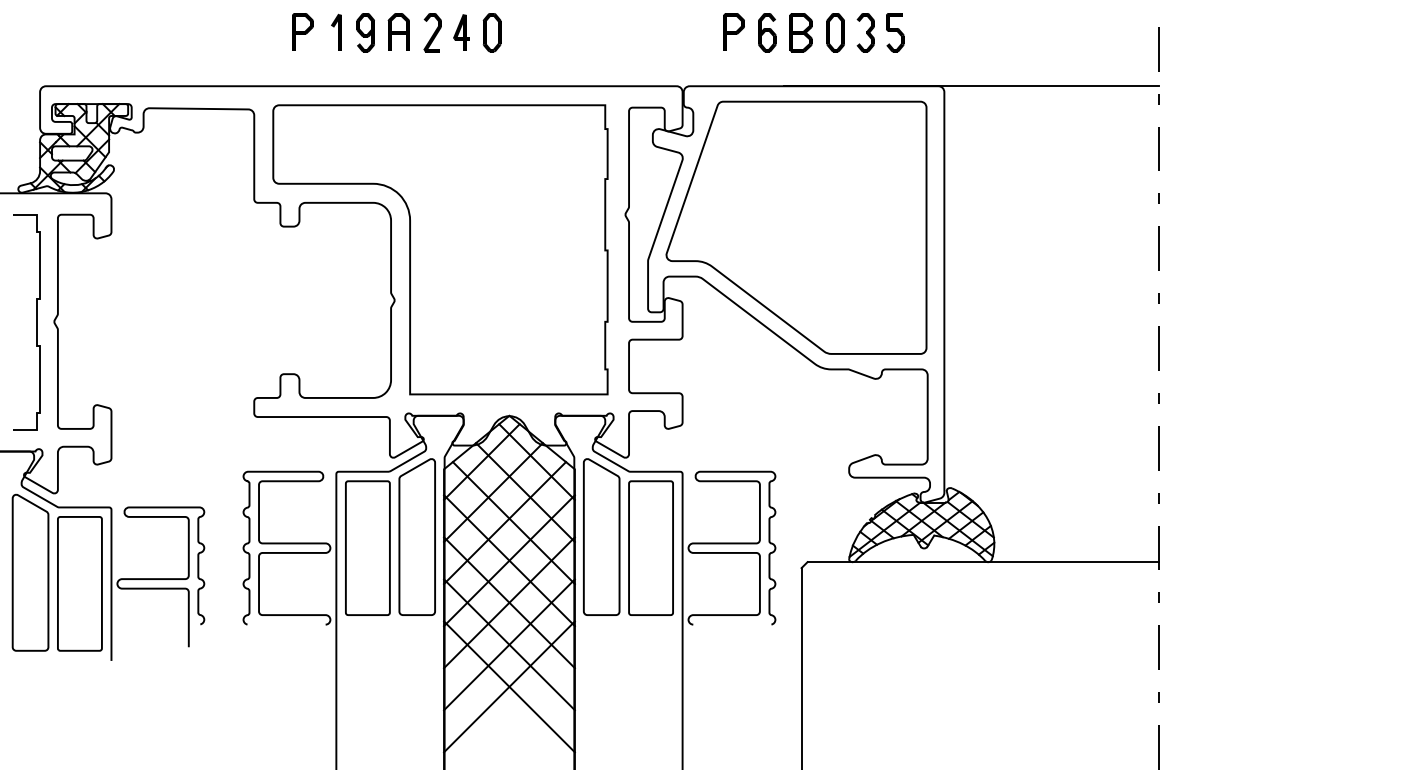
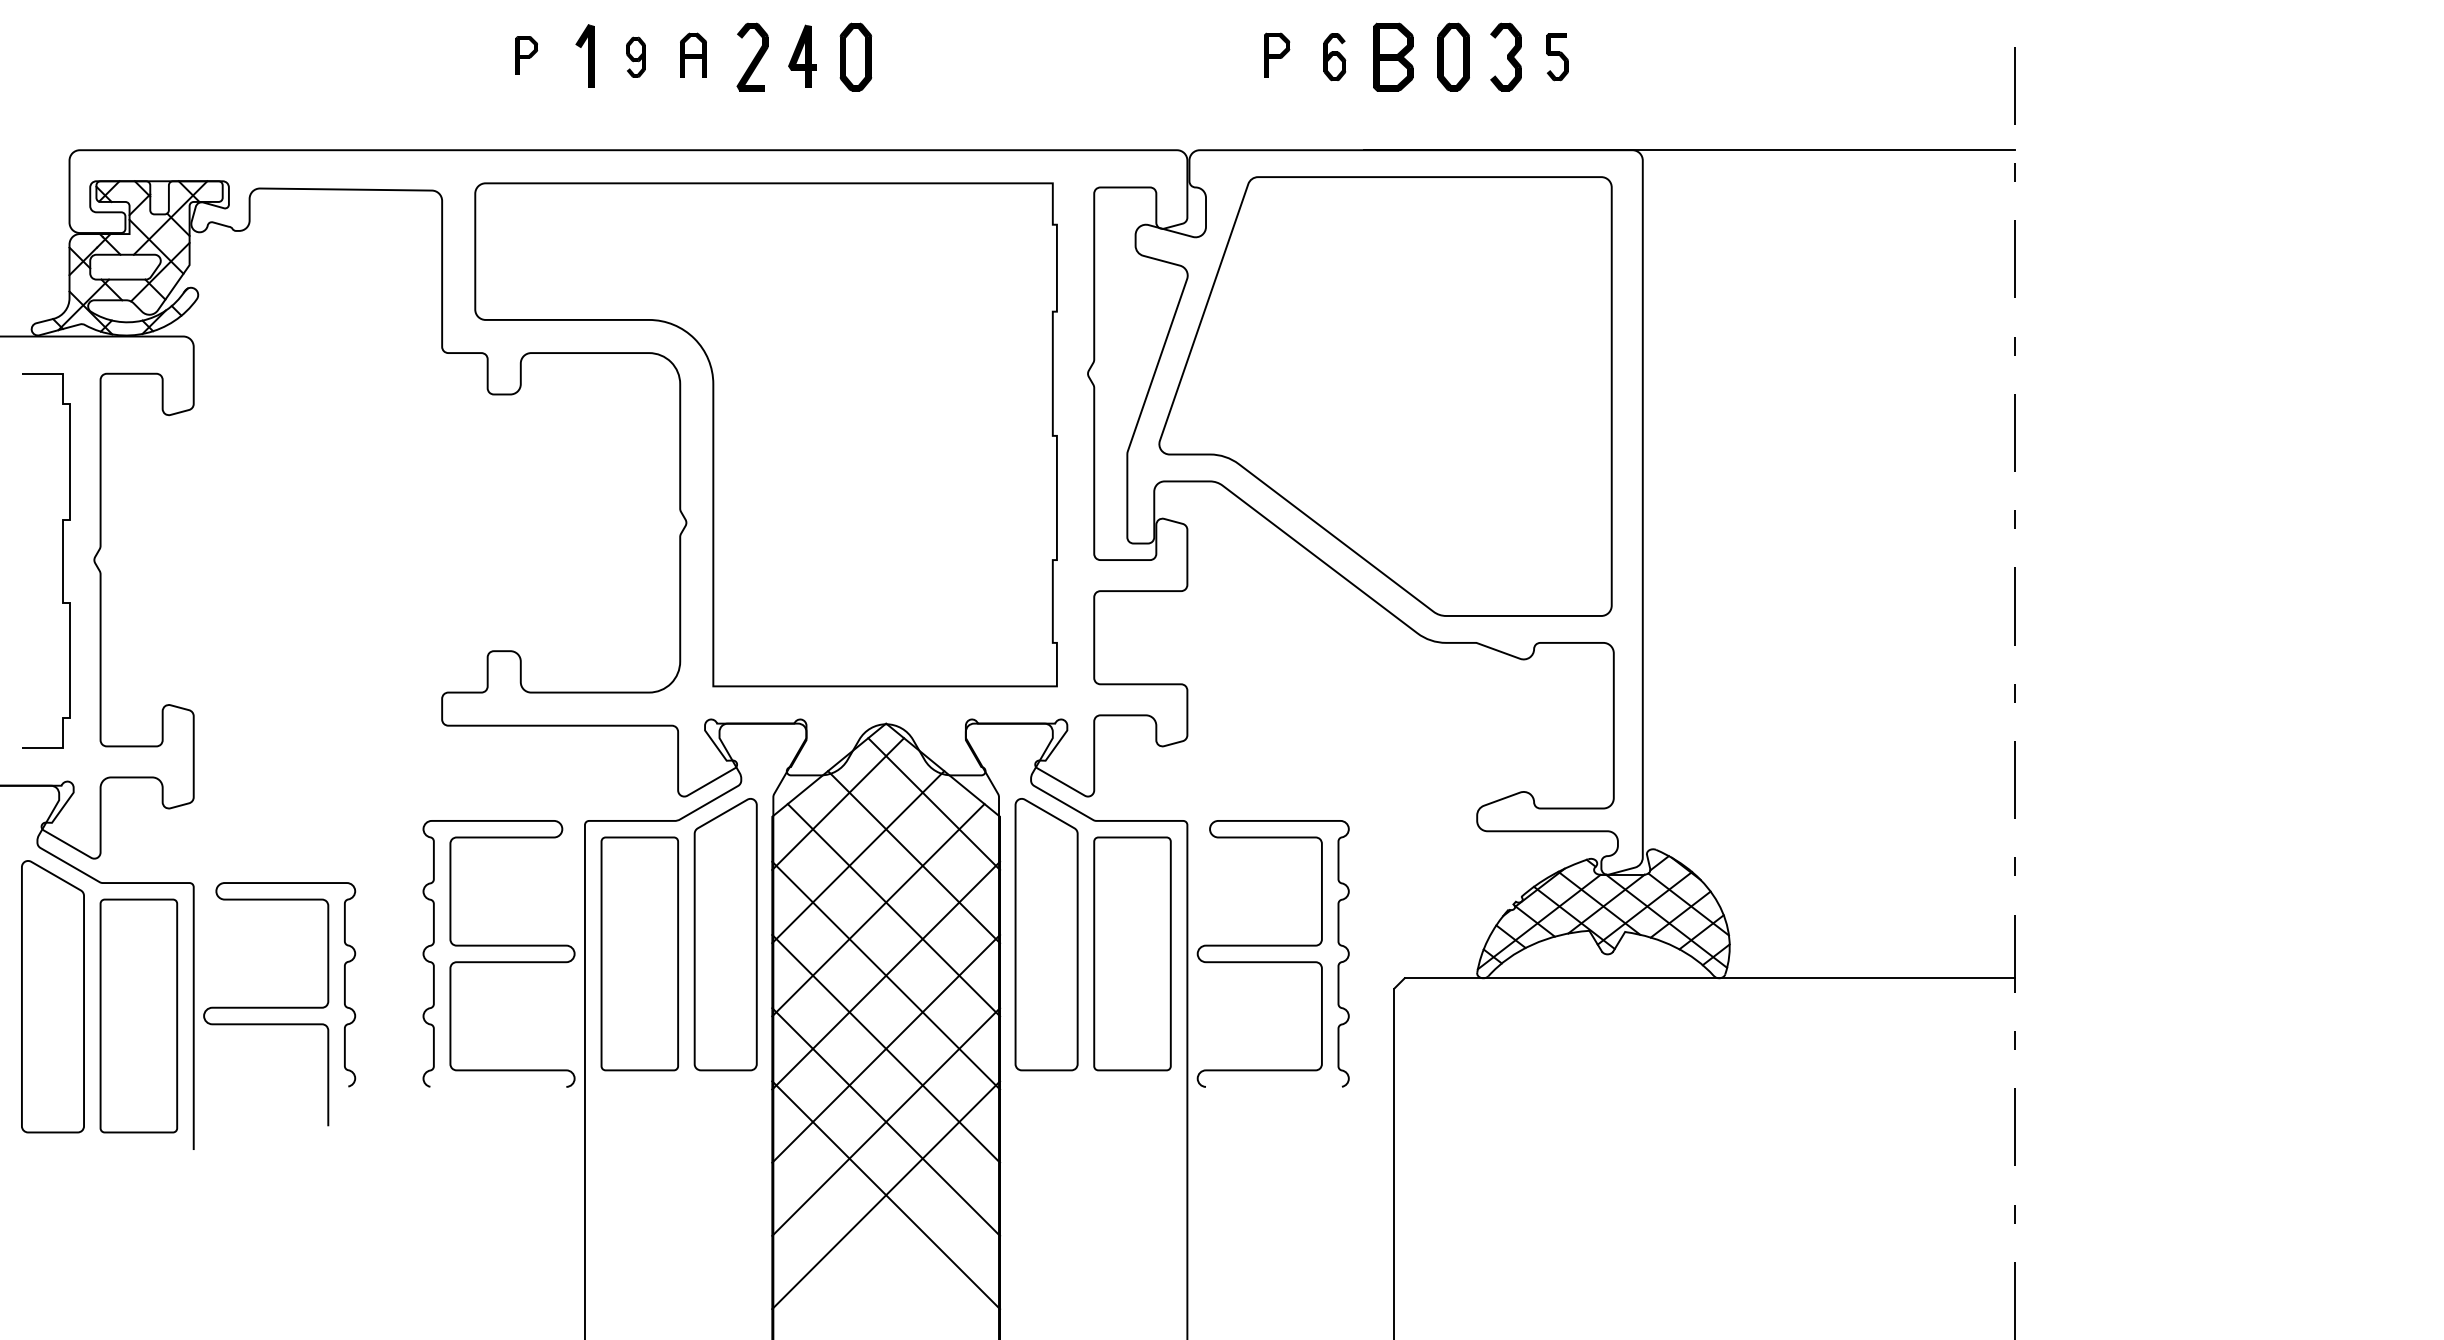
part: (302, 31) -> (526, 54), size x0.6
part: (398, 31) -> (693, 54), size x0.7
part: (733, 31) -> (1275, 54), size x0.7
part: (365, 32) -> (635, 56), size x0.6
part: (767, 32) -> (1335, 56), size x0.7
part: (895, 32) -> (1557, 56), size x0.7

